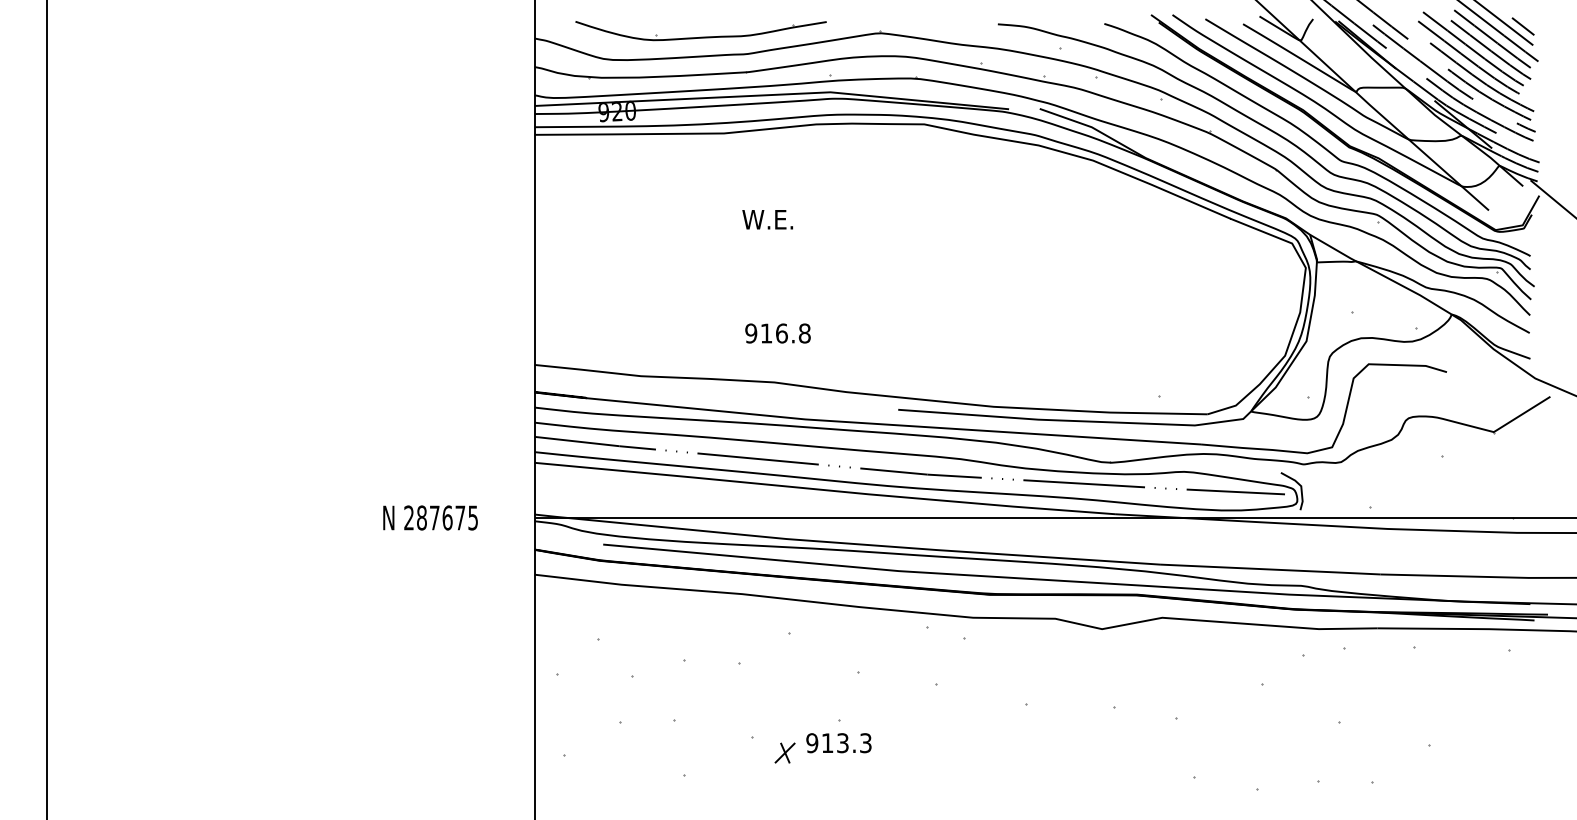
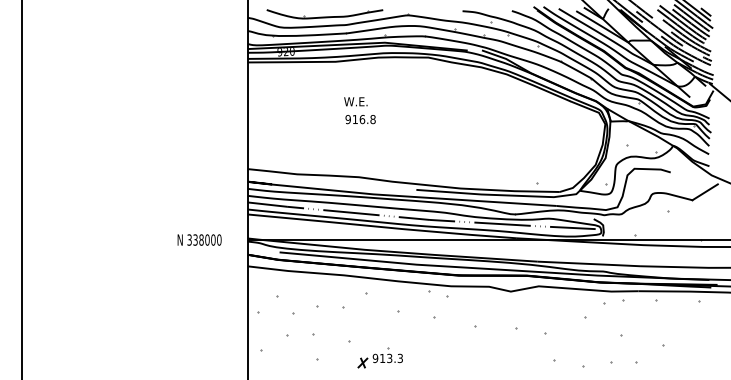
text: (777, 333) -> (360, 119), moved
text: (441, 516) -> (204, 239), 287675 -> 338000
part: (820, 741) -> (379, 357), moved

